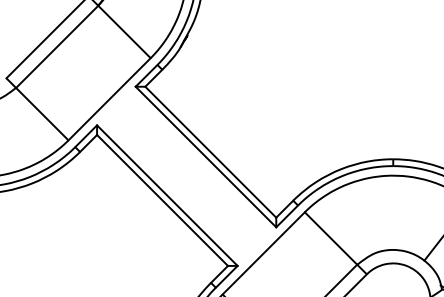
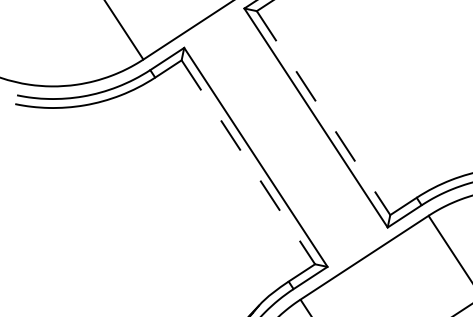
line: (210, 152) -> (323, 113), solid -> dashed
line: (162, 200) -> (248, 162), solid -> dashed

